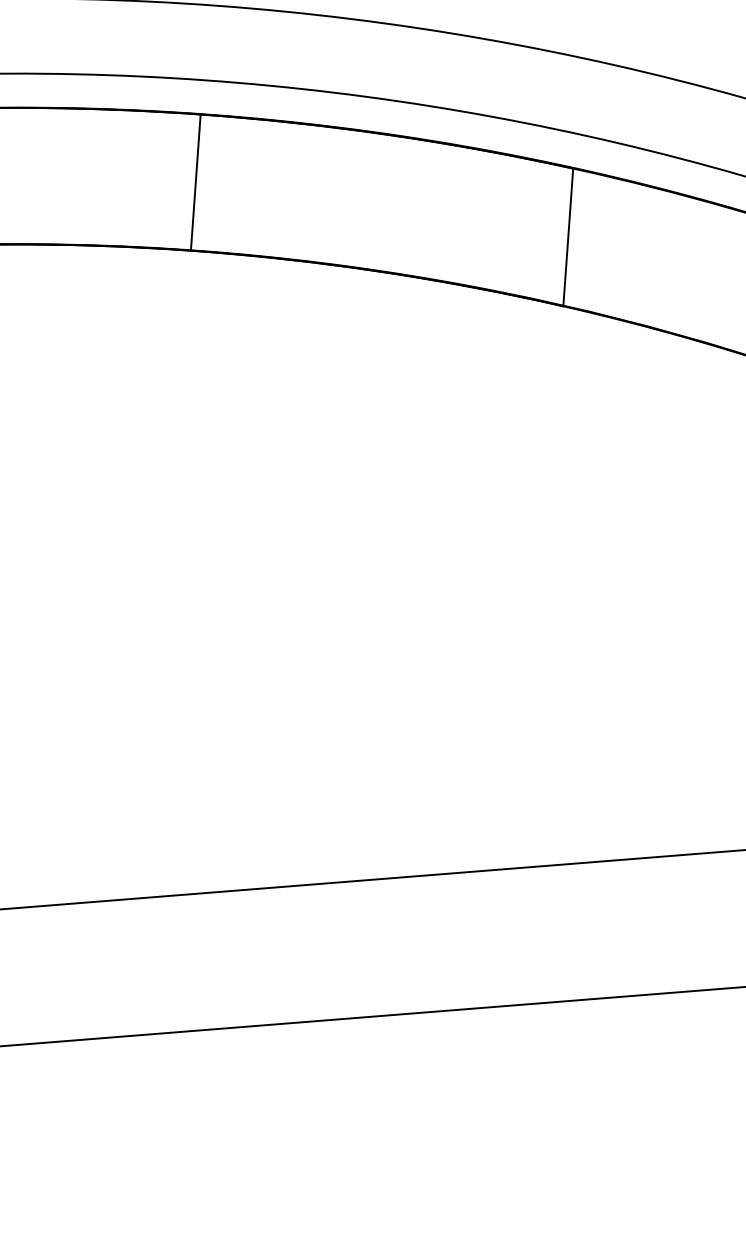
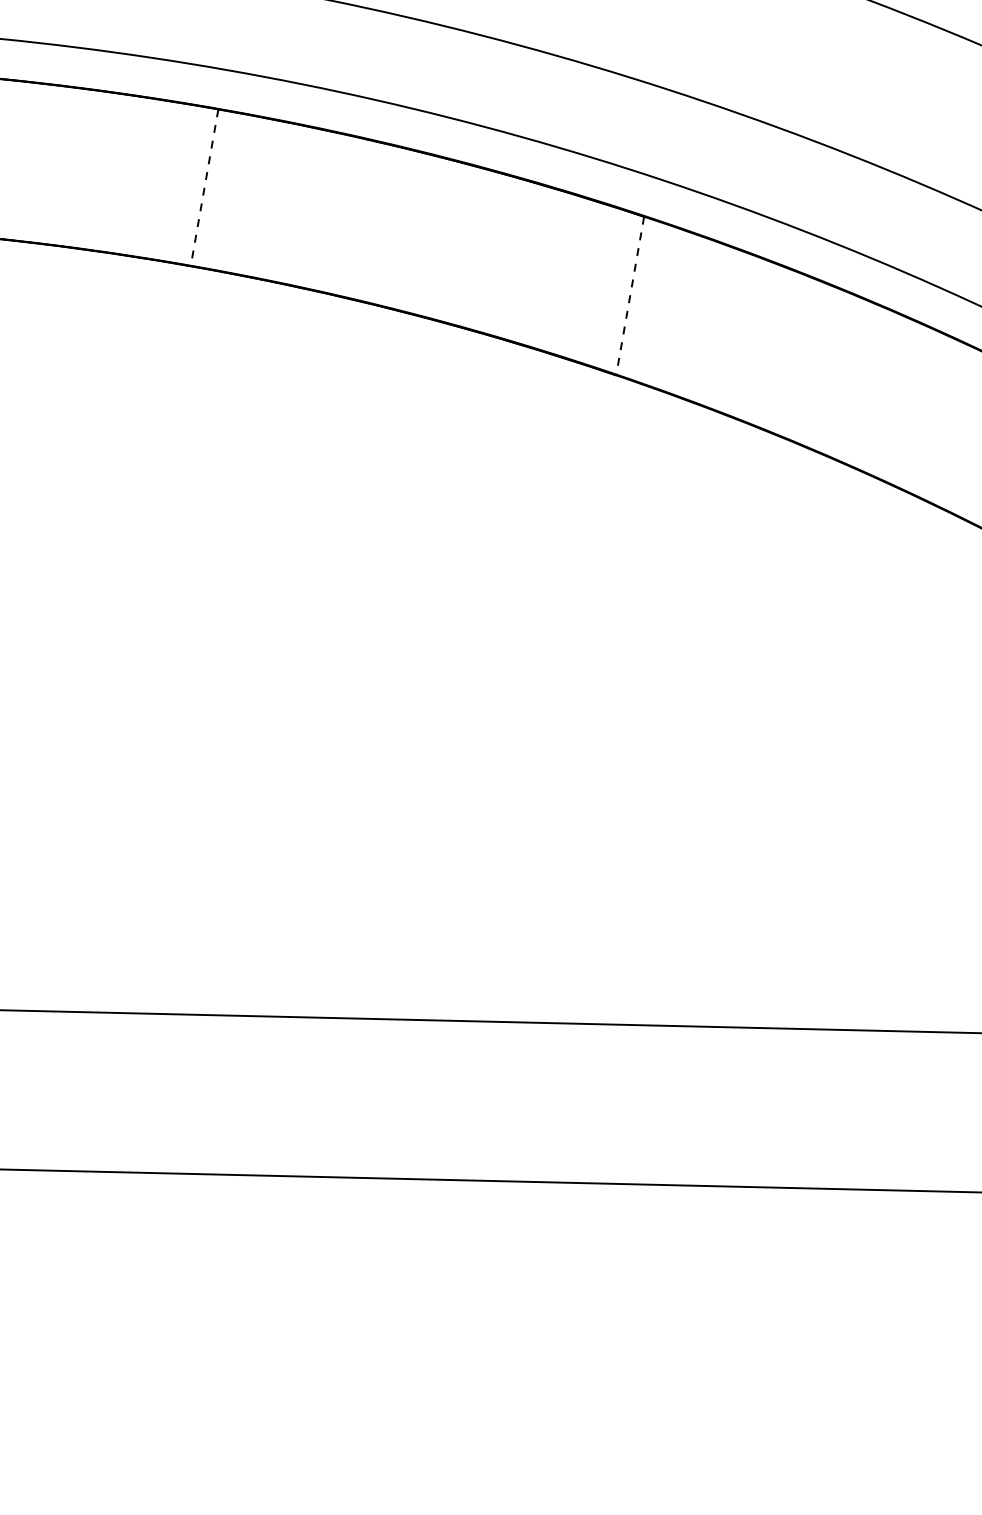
line: (195, 182) -> (204, 187), solid -> dashed
line: (568, 237) -> (630, 296), solid -> dashed

